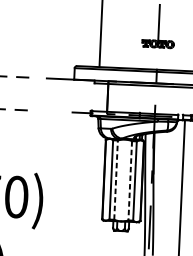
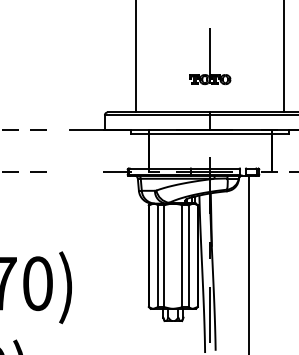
line: (116, 180) -> (164, 256), dashed -> solid
line: (130, 181) -> (182, 256), dashed -> solid

